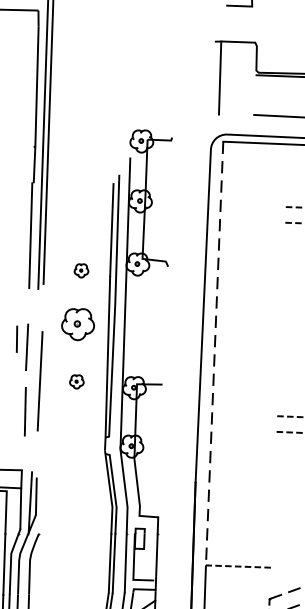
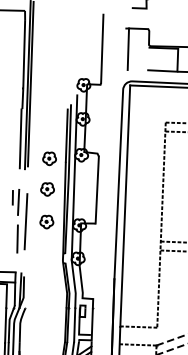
line: (174, 76) -> (102, 48), added
part: (81, 270) -> (49, 158), size x1.67
part: (77, 324) -> (47, 189), size x0.71
line: (164, 324) -> (96, 189), added
line: (215, 354) -> (125, 206), dashed -> solid
part: (76, 380) -> (46, 221), size x1.67
line: (278, 386) -> (161, 224), added
line: (236, 597) -> (137, 344), added

